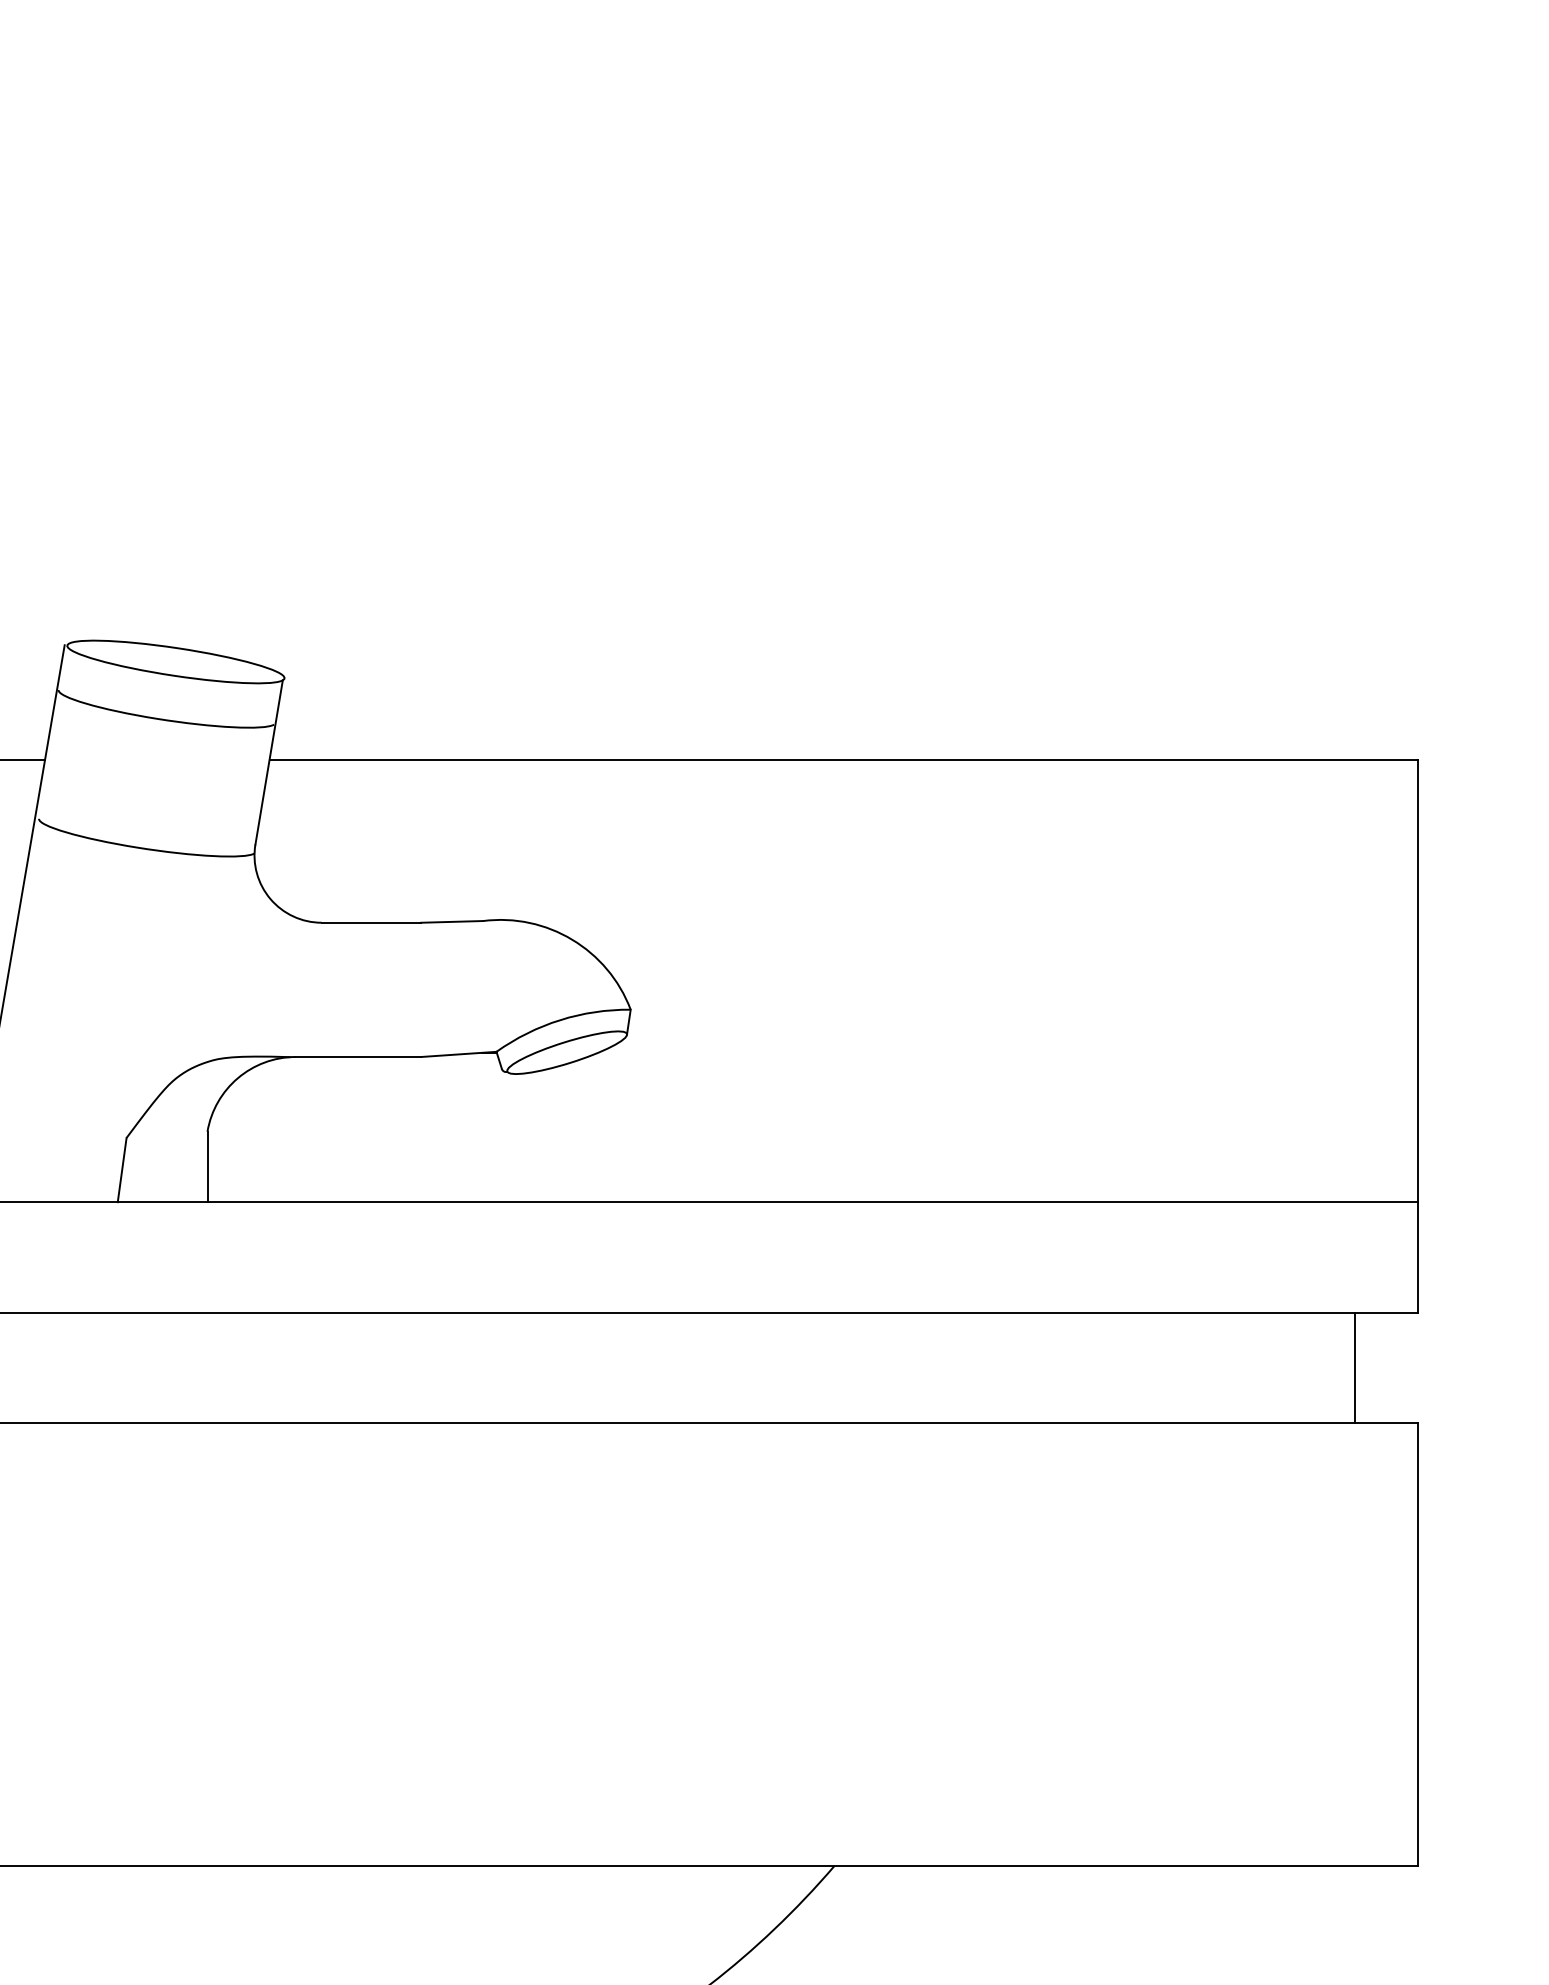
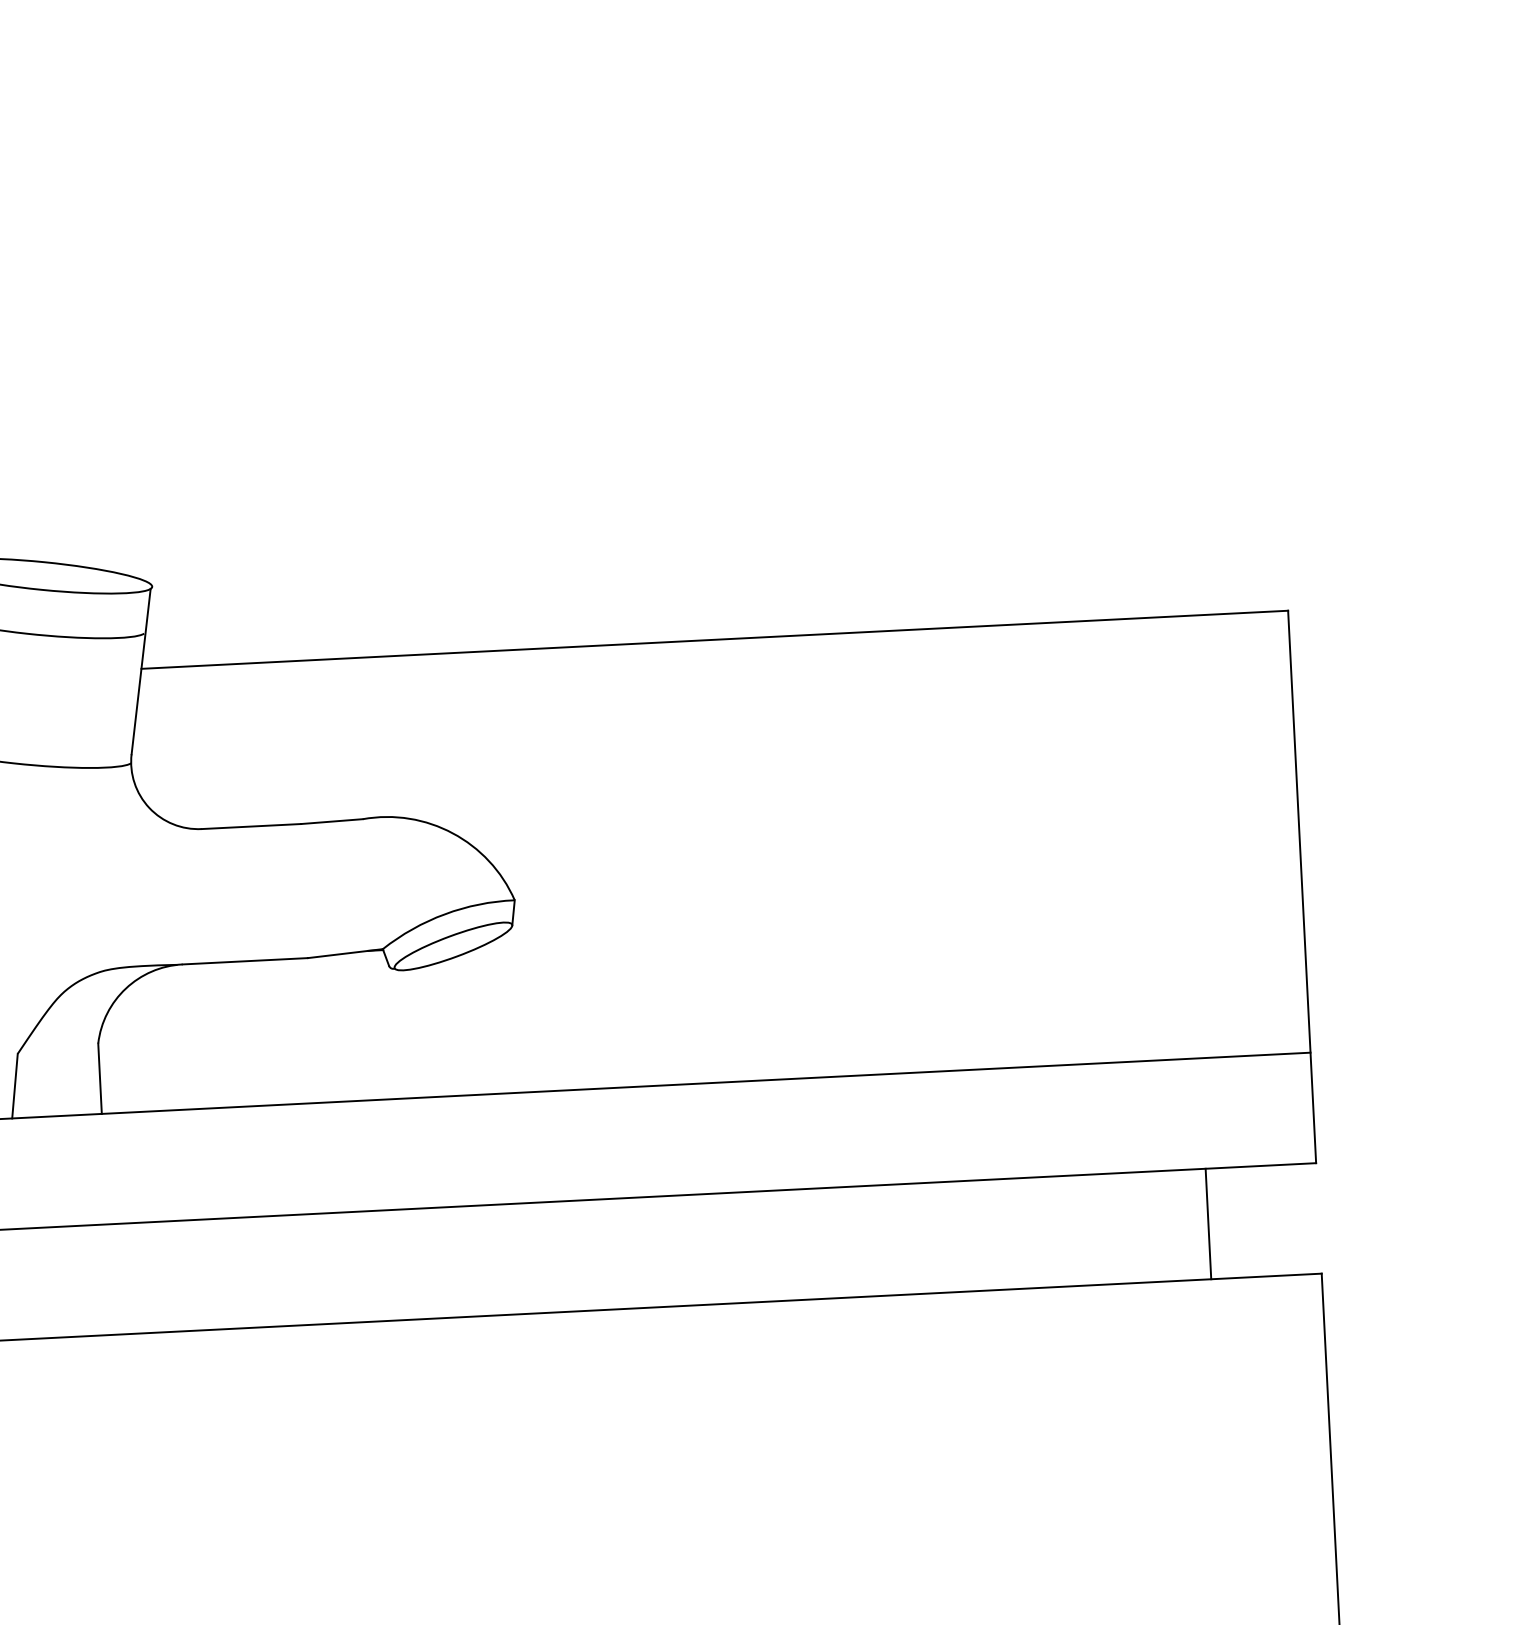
line: (1355, 1367) -> (1208, 1223), moved

